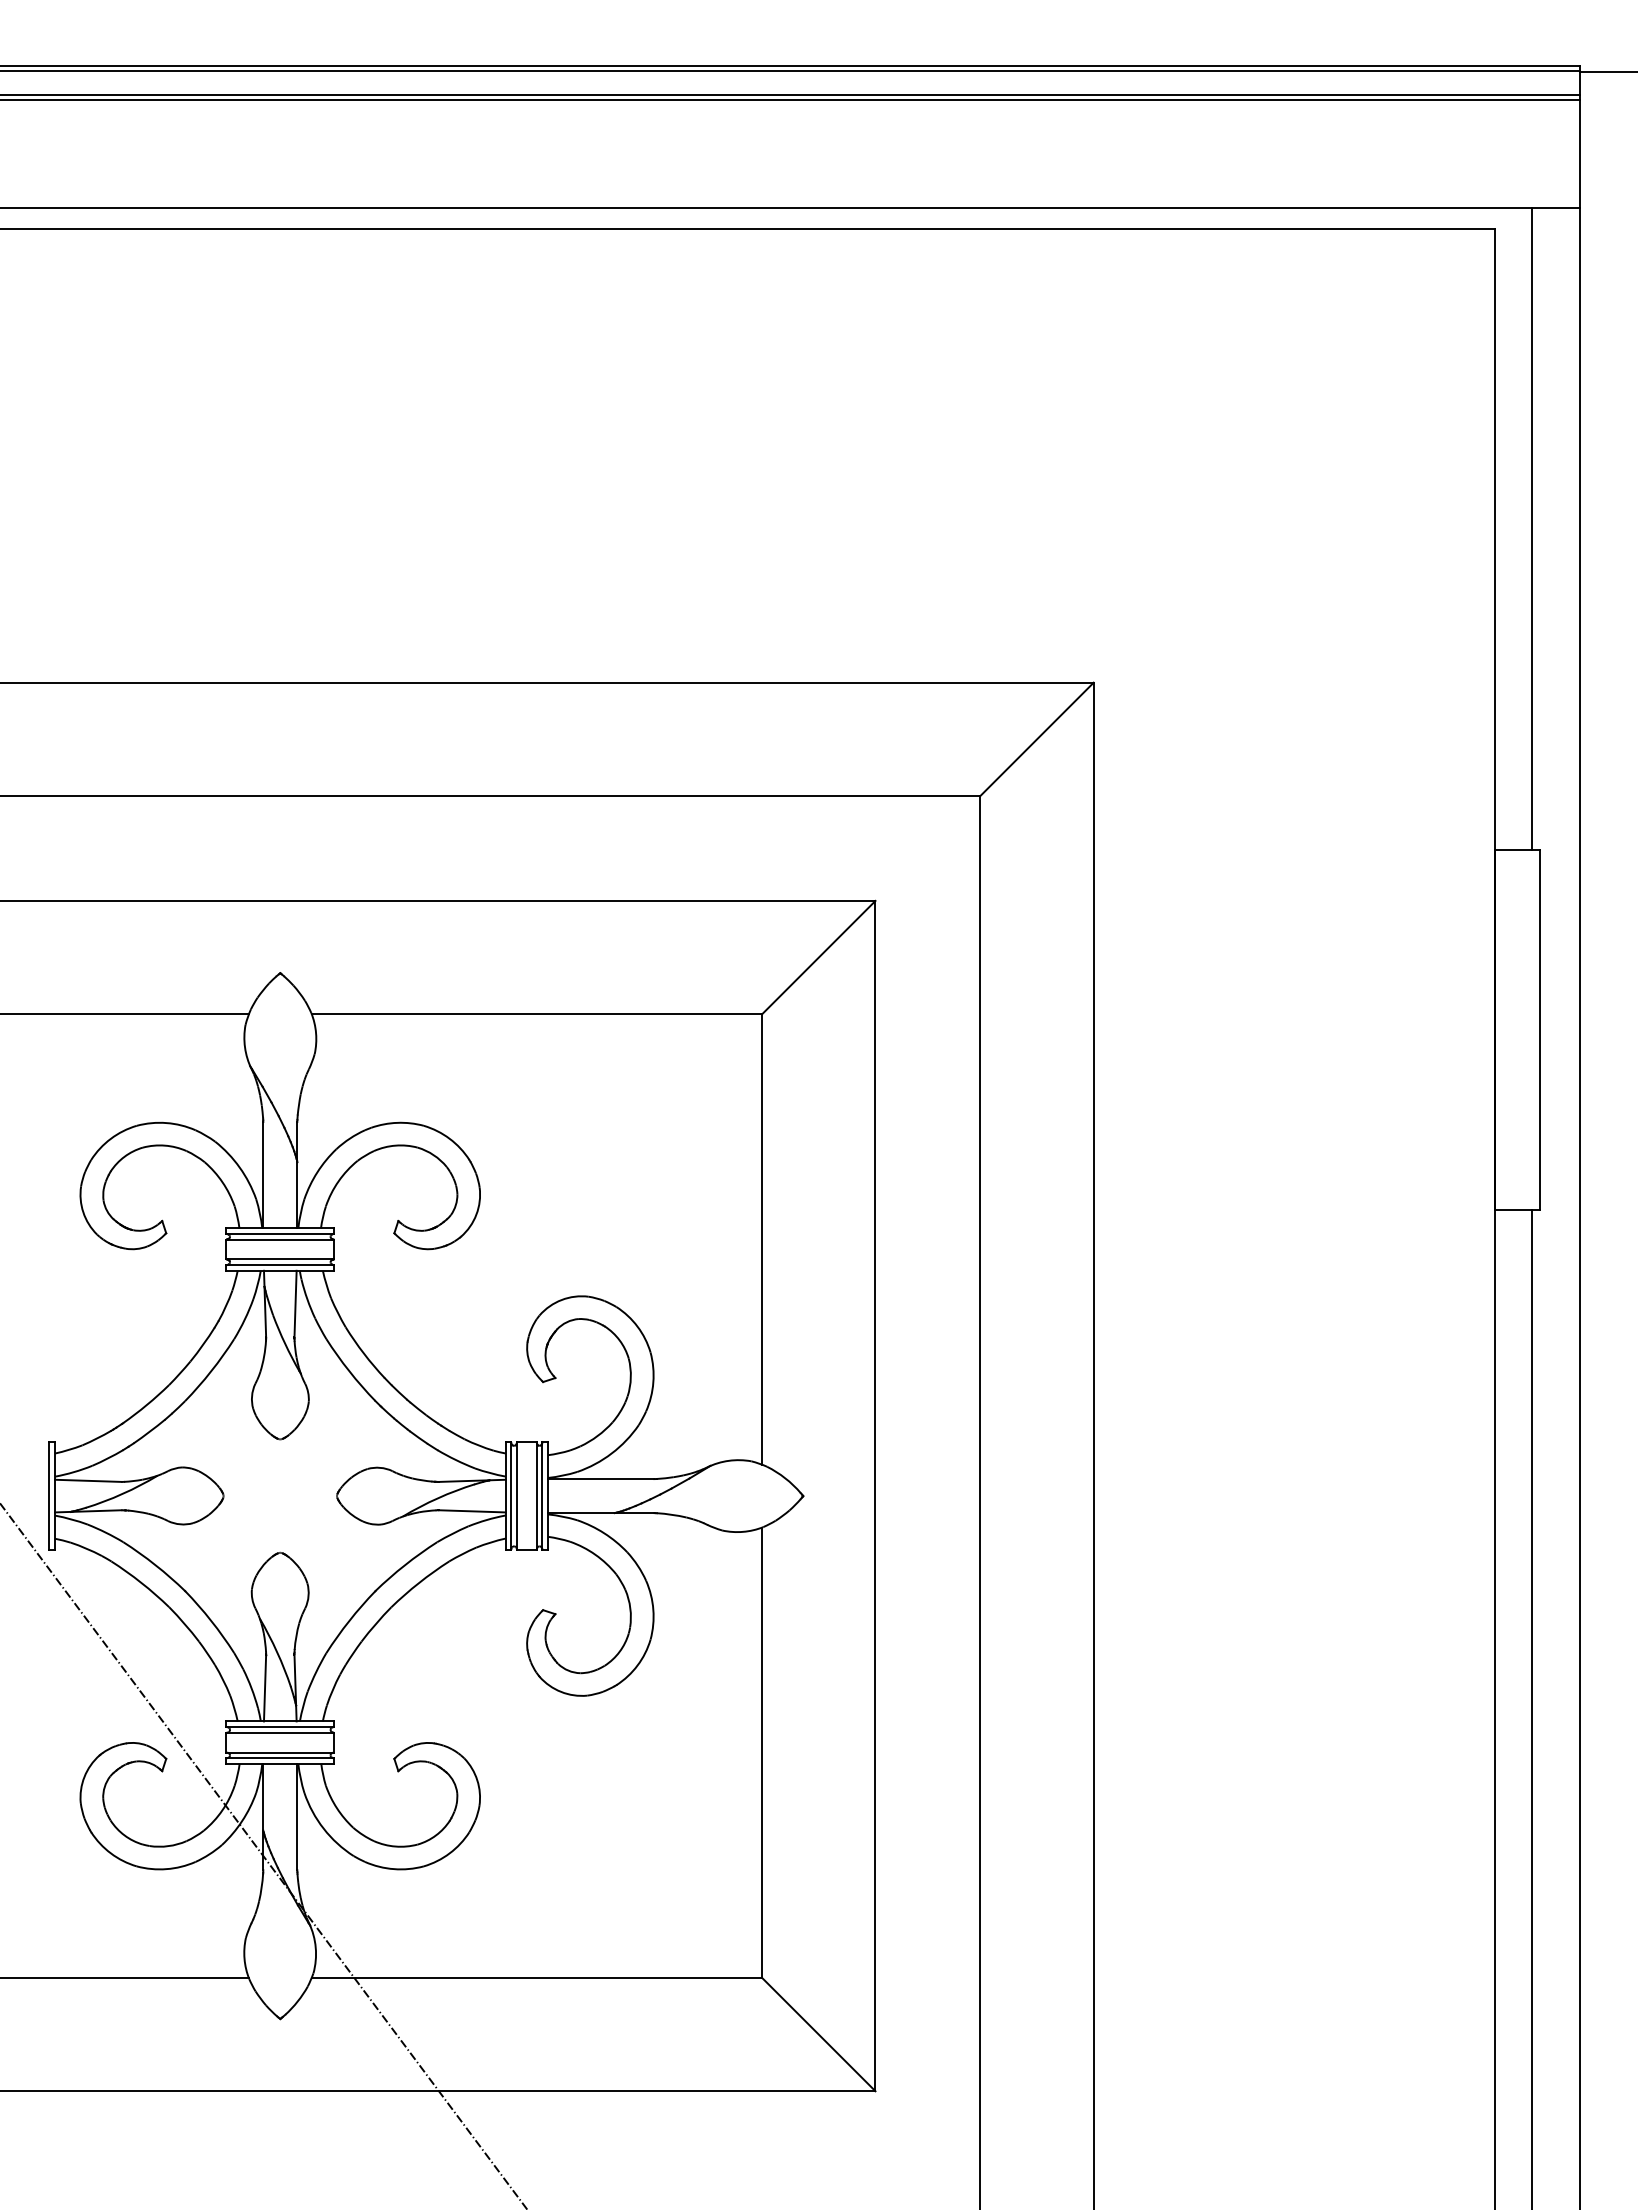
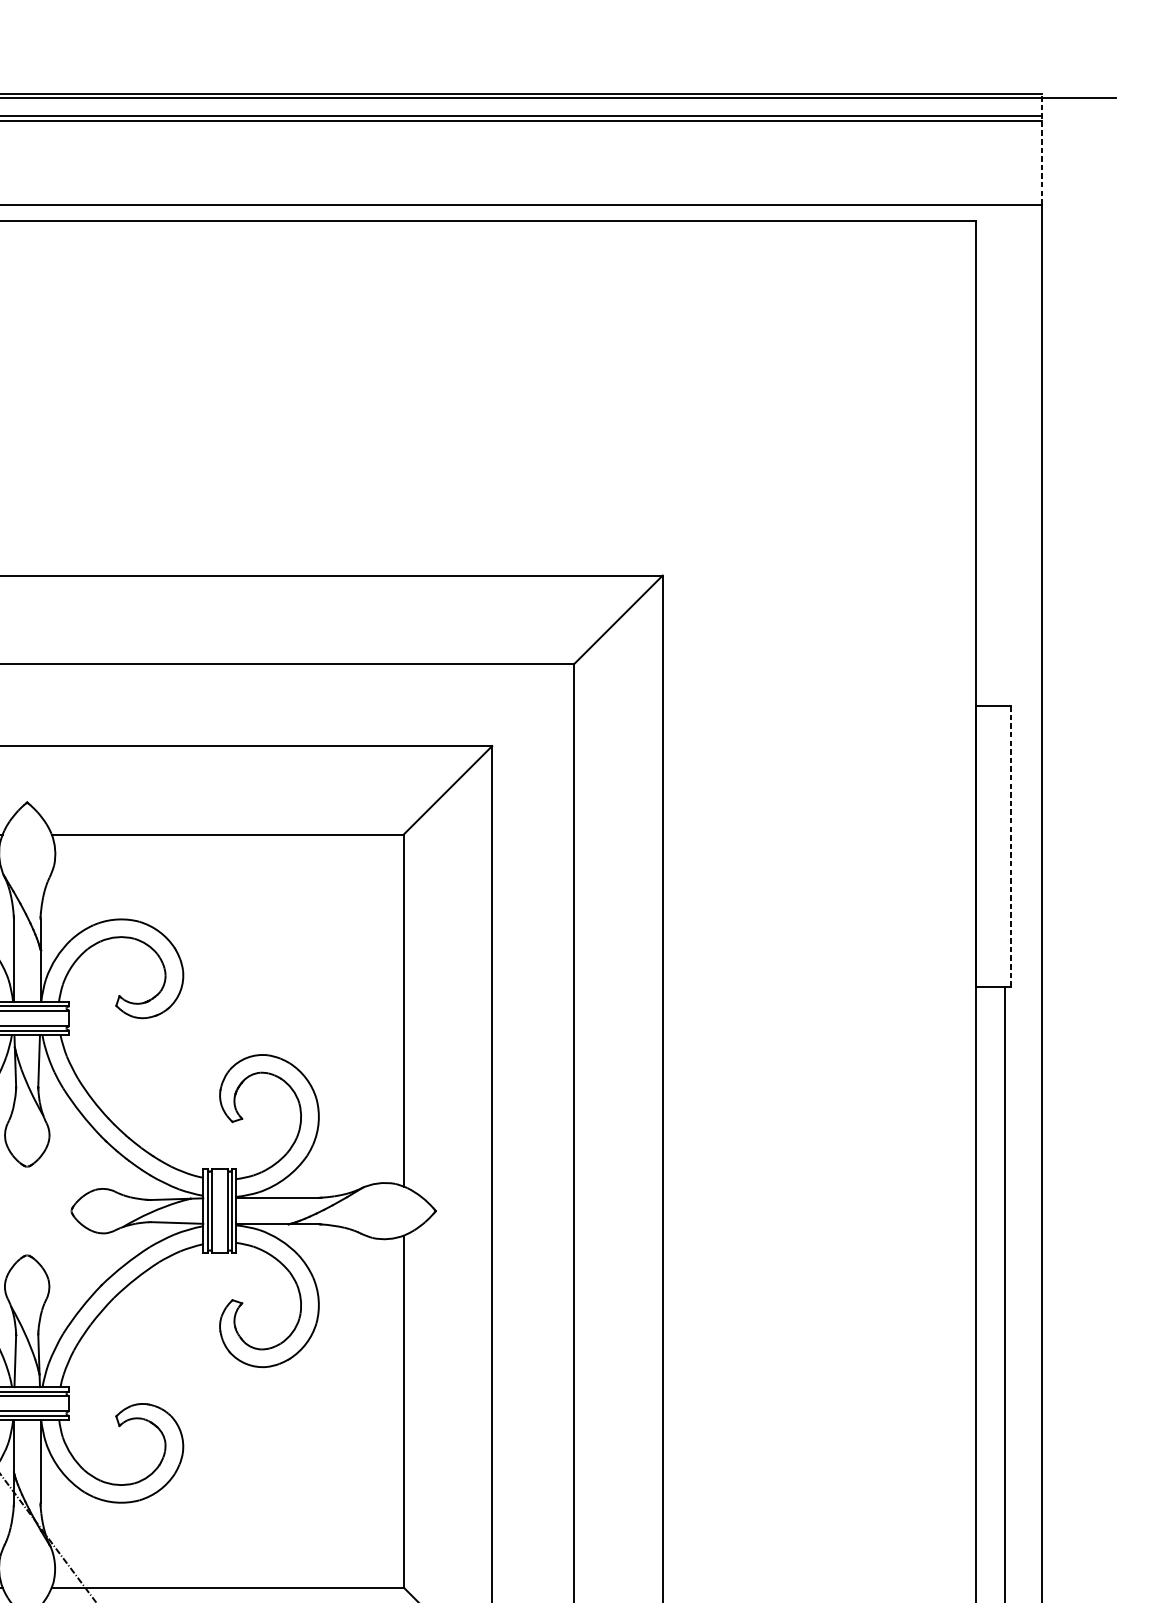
line: (1579, 137) -> (1042, 149), solid -> dashed
line: (1531, 528) -> (1004, 455), removed
line: (1539, 1029) -> (1011, 846), solid -> dashed

